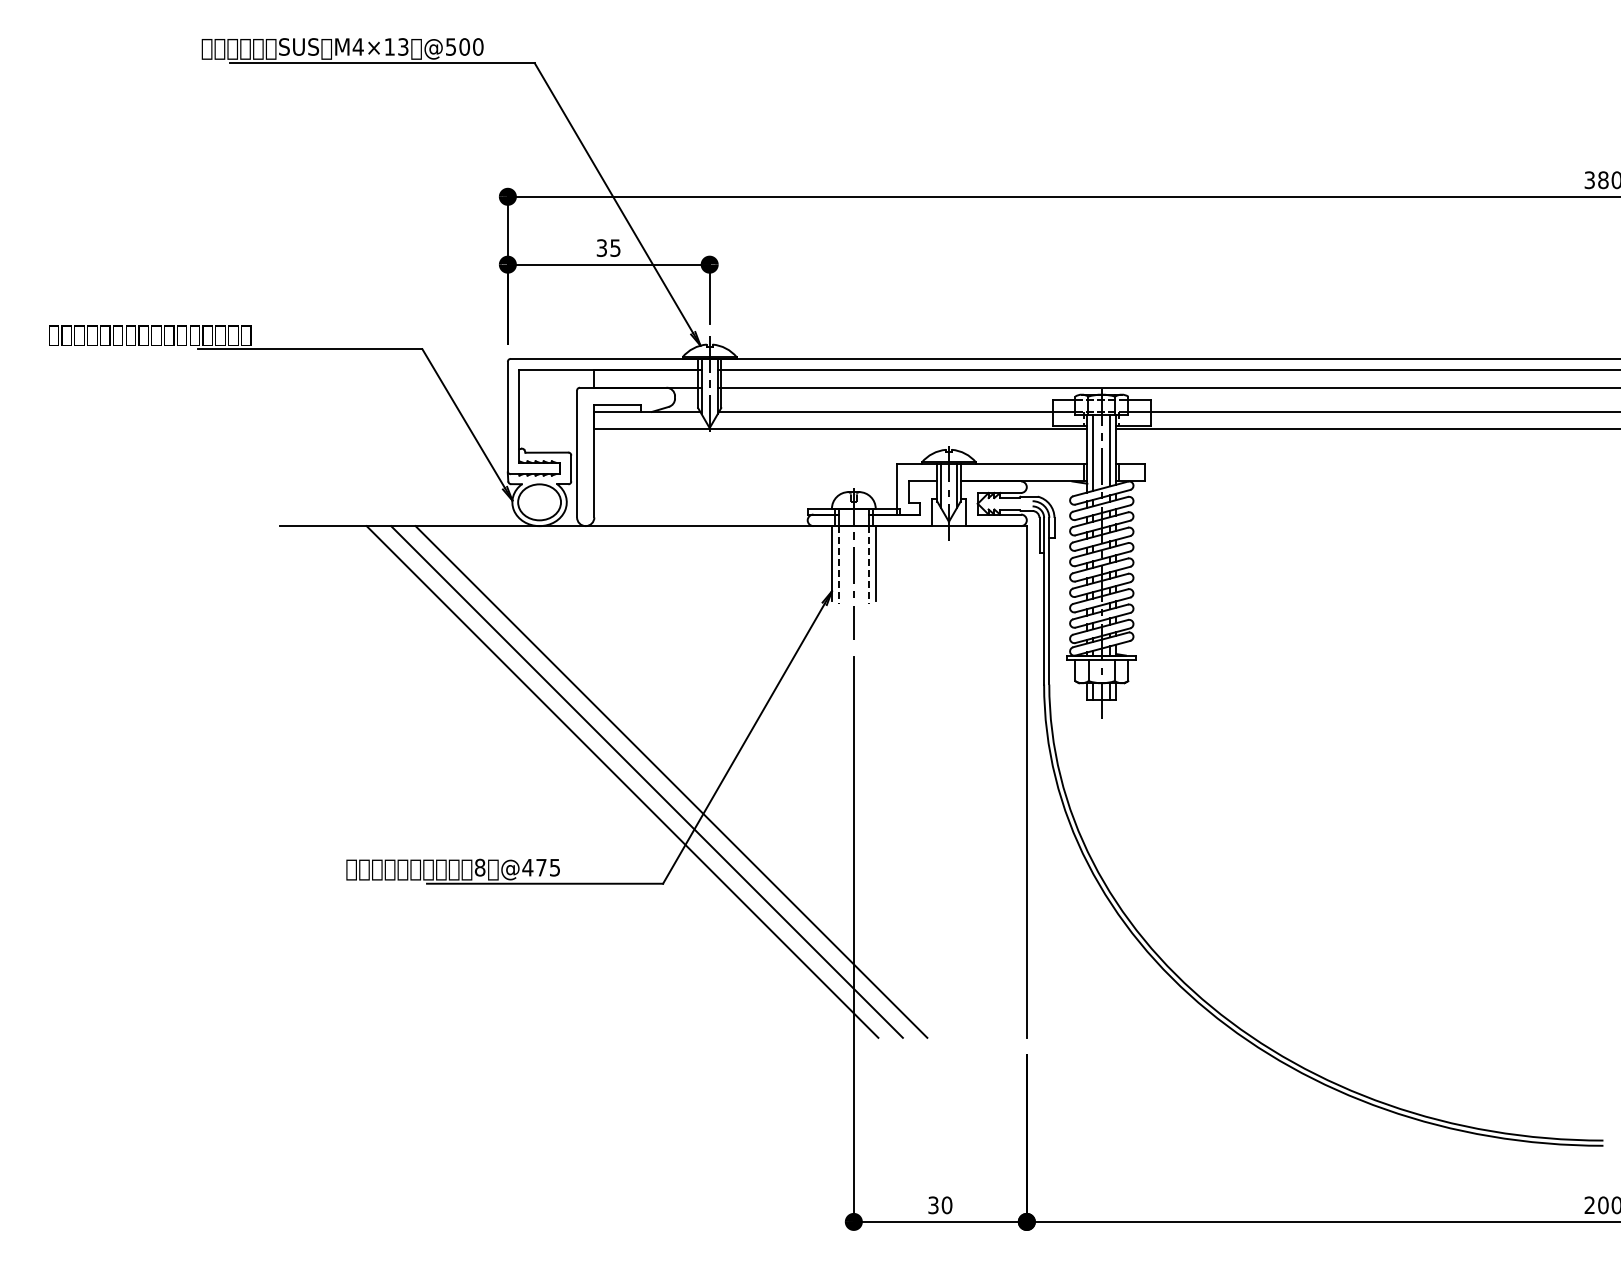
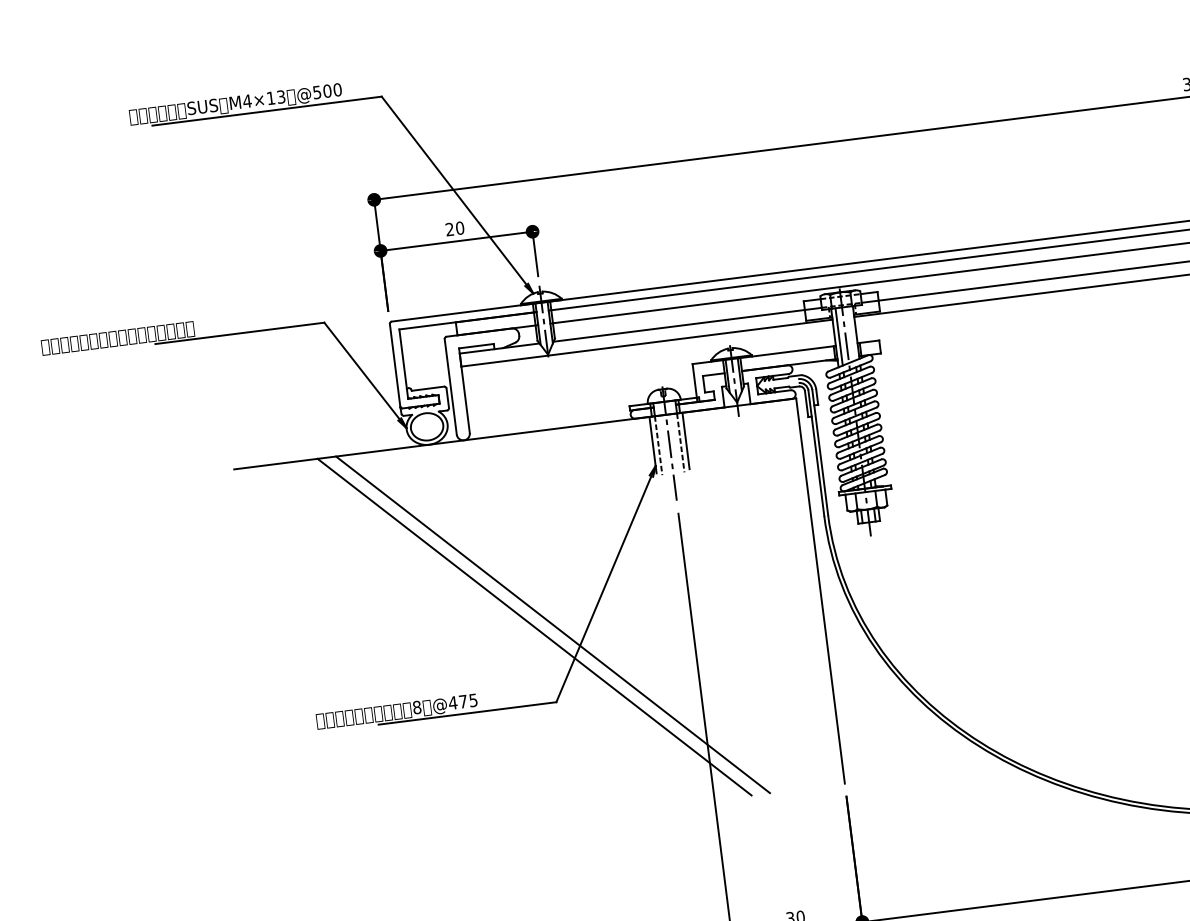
text: (608, 247) -> (454, 228), 35 -> 20
line: (1110, 450) -> (851, 333), removed
line: (622, 781) -> (516, 629), removed

